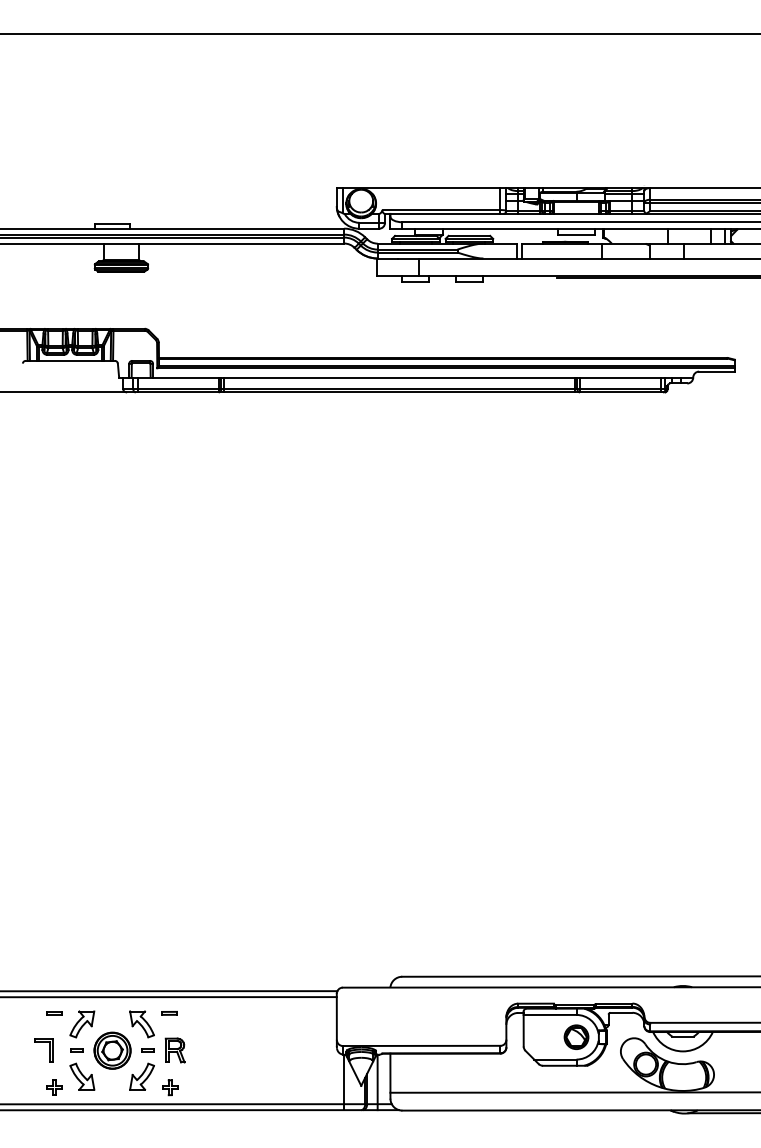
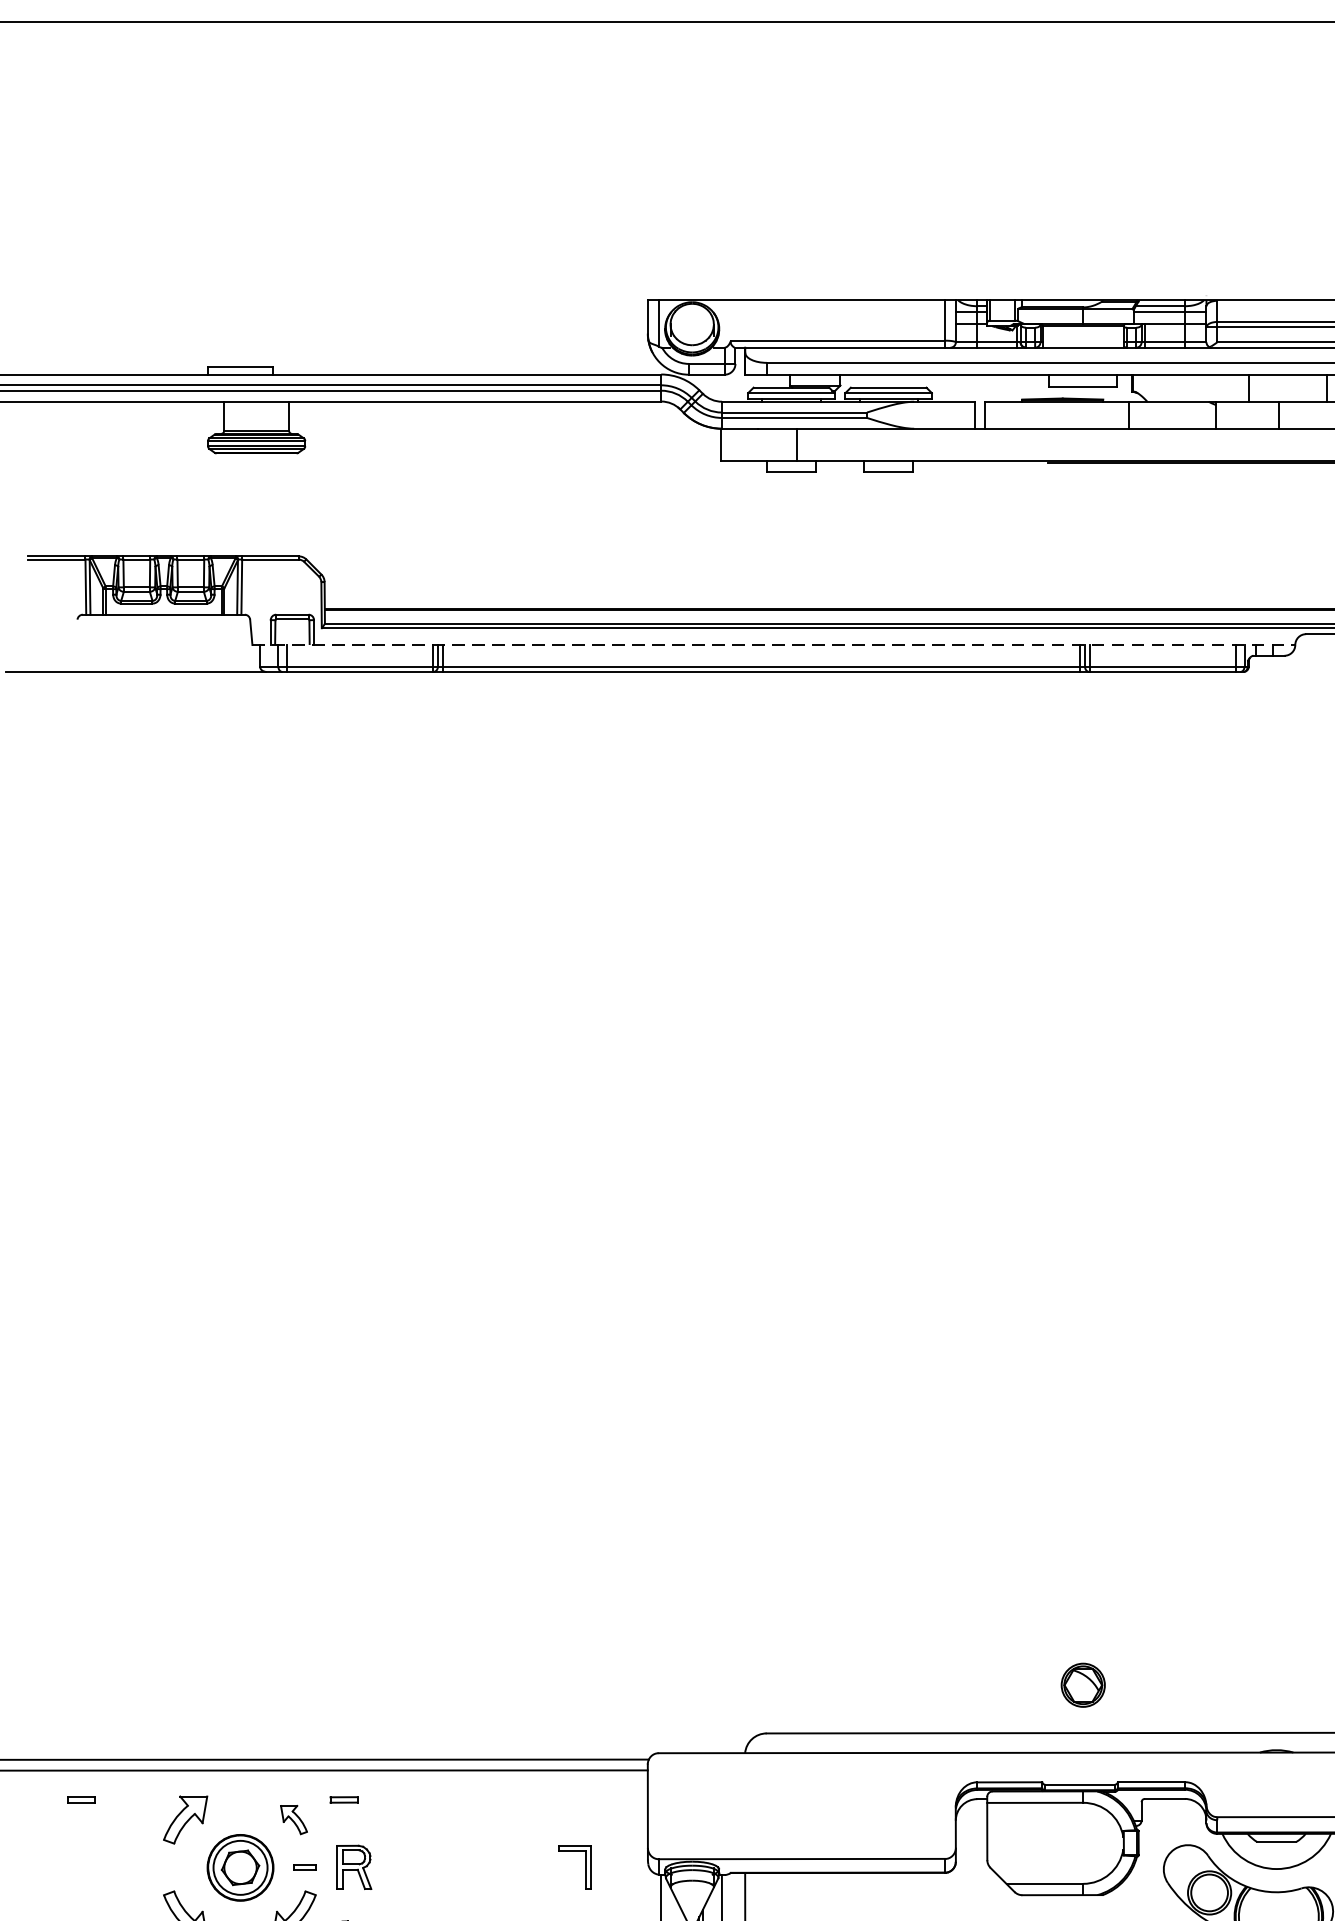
line: (406, 377) -> (774, 644), solid -> dashed
part: (54, 1013) -> (80, 1800), moved
part: (141, 1024) -> (293, 1820), size x0.6
part: (576, 1036) -> (1083, 1683), moved
part: (43, 1050) -> (574, 1867), moved
part: (76, 1050) -> (174, 1867), removed

